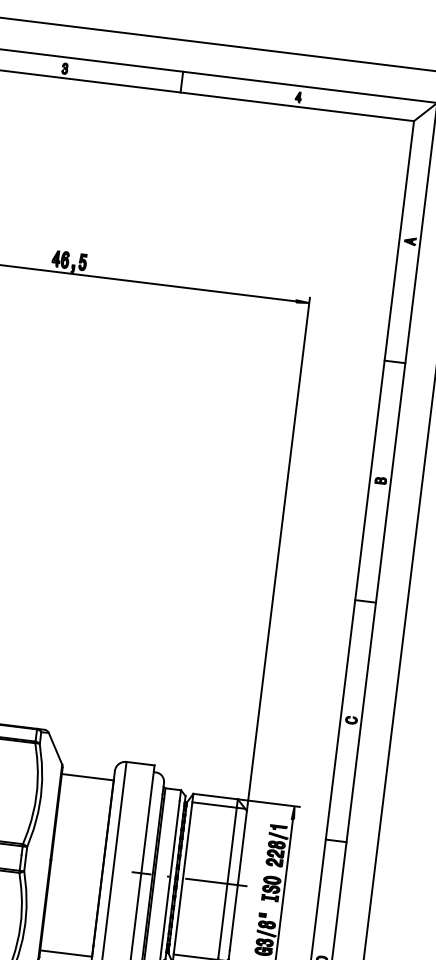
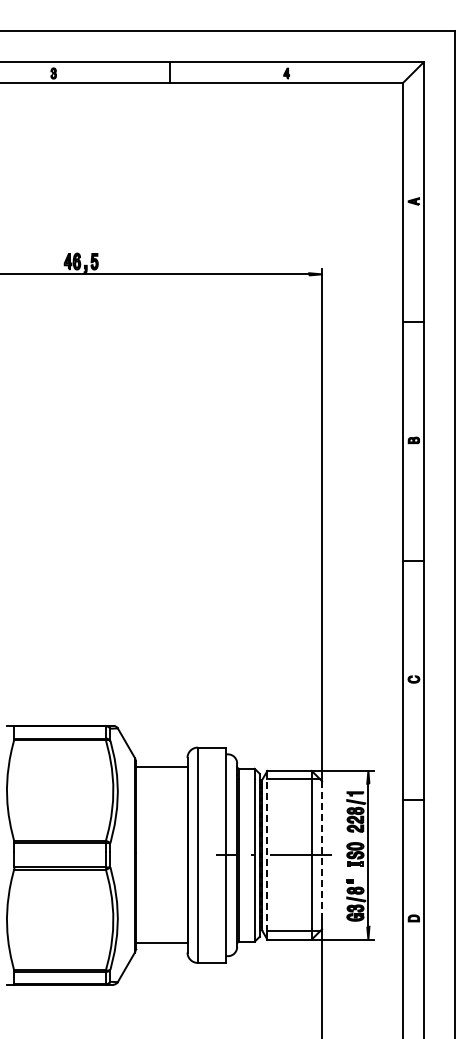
line: (183, 873) -> (267, 850), solid -> dashed
line: (238, 881) -> (322, 851), solid -> dashed

